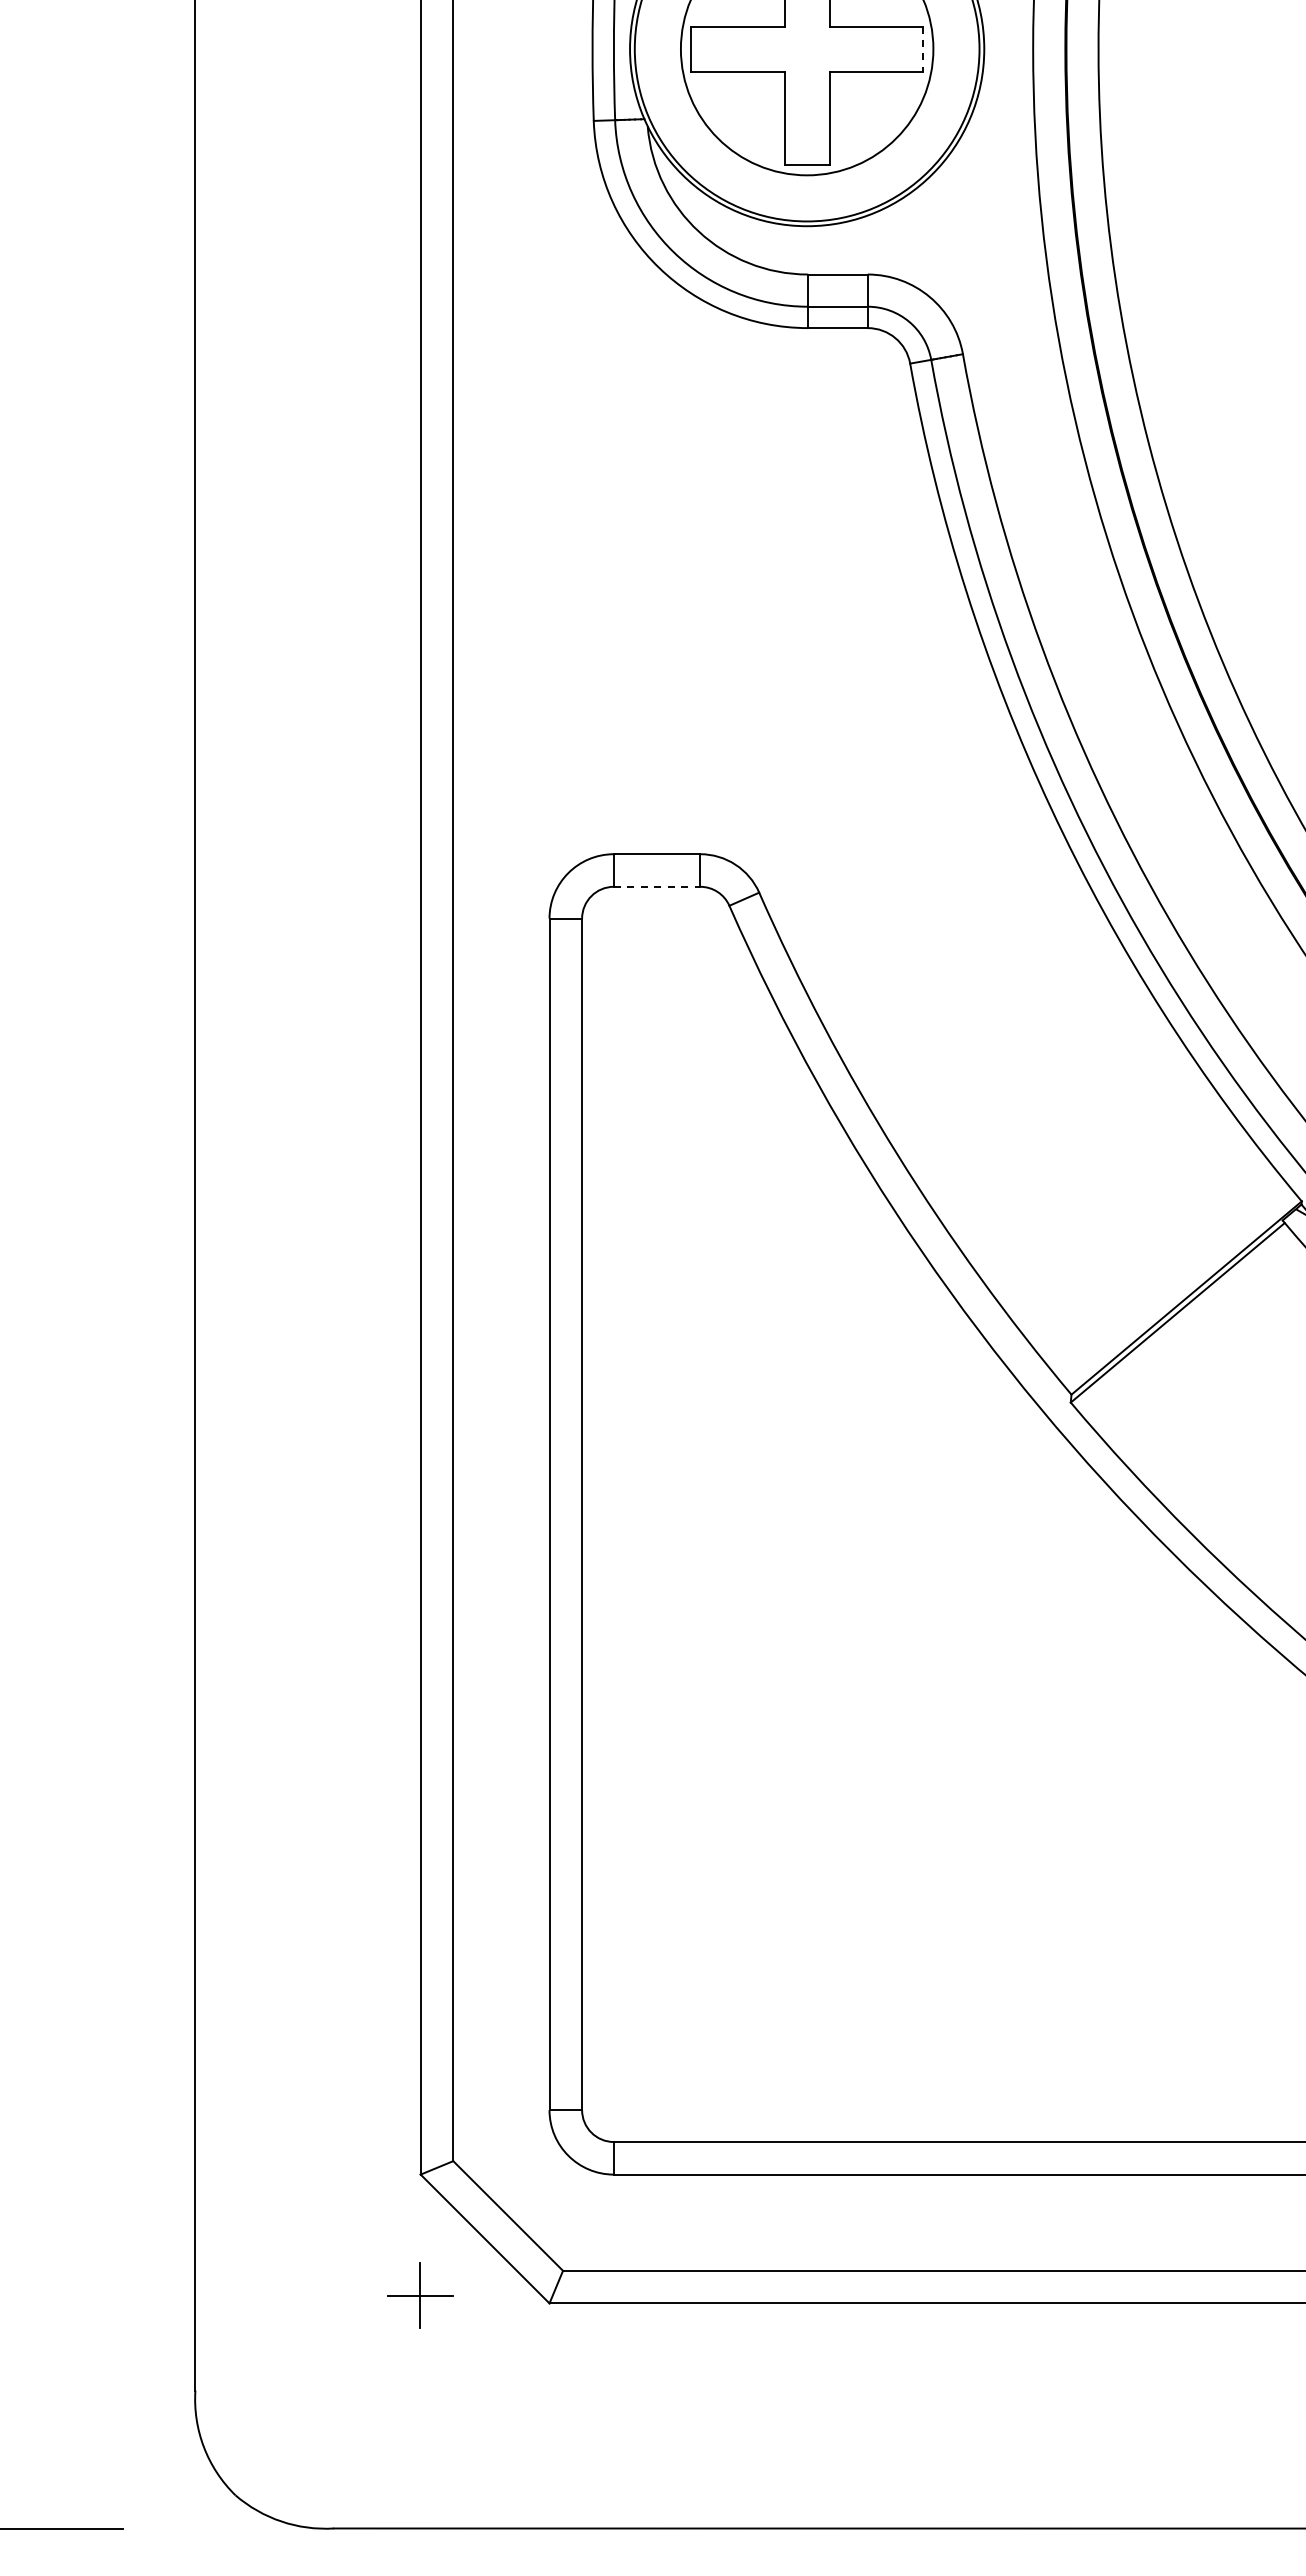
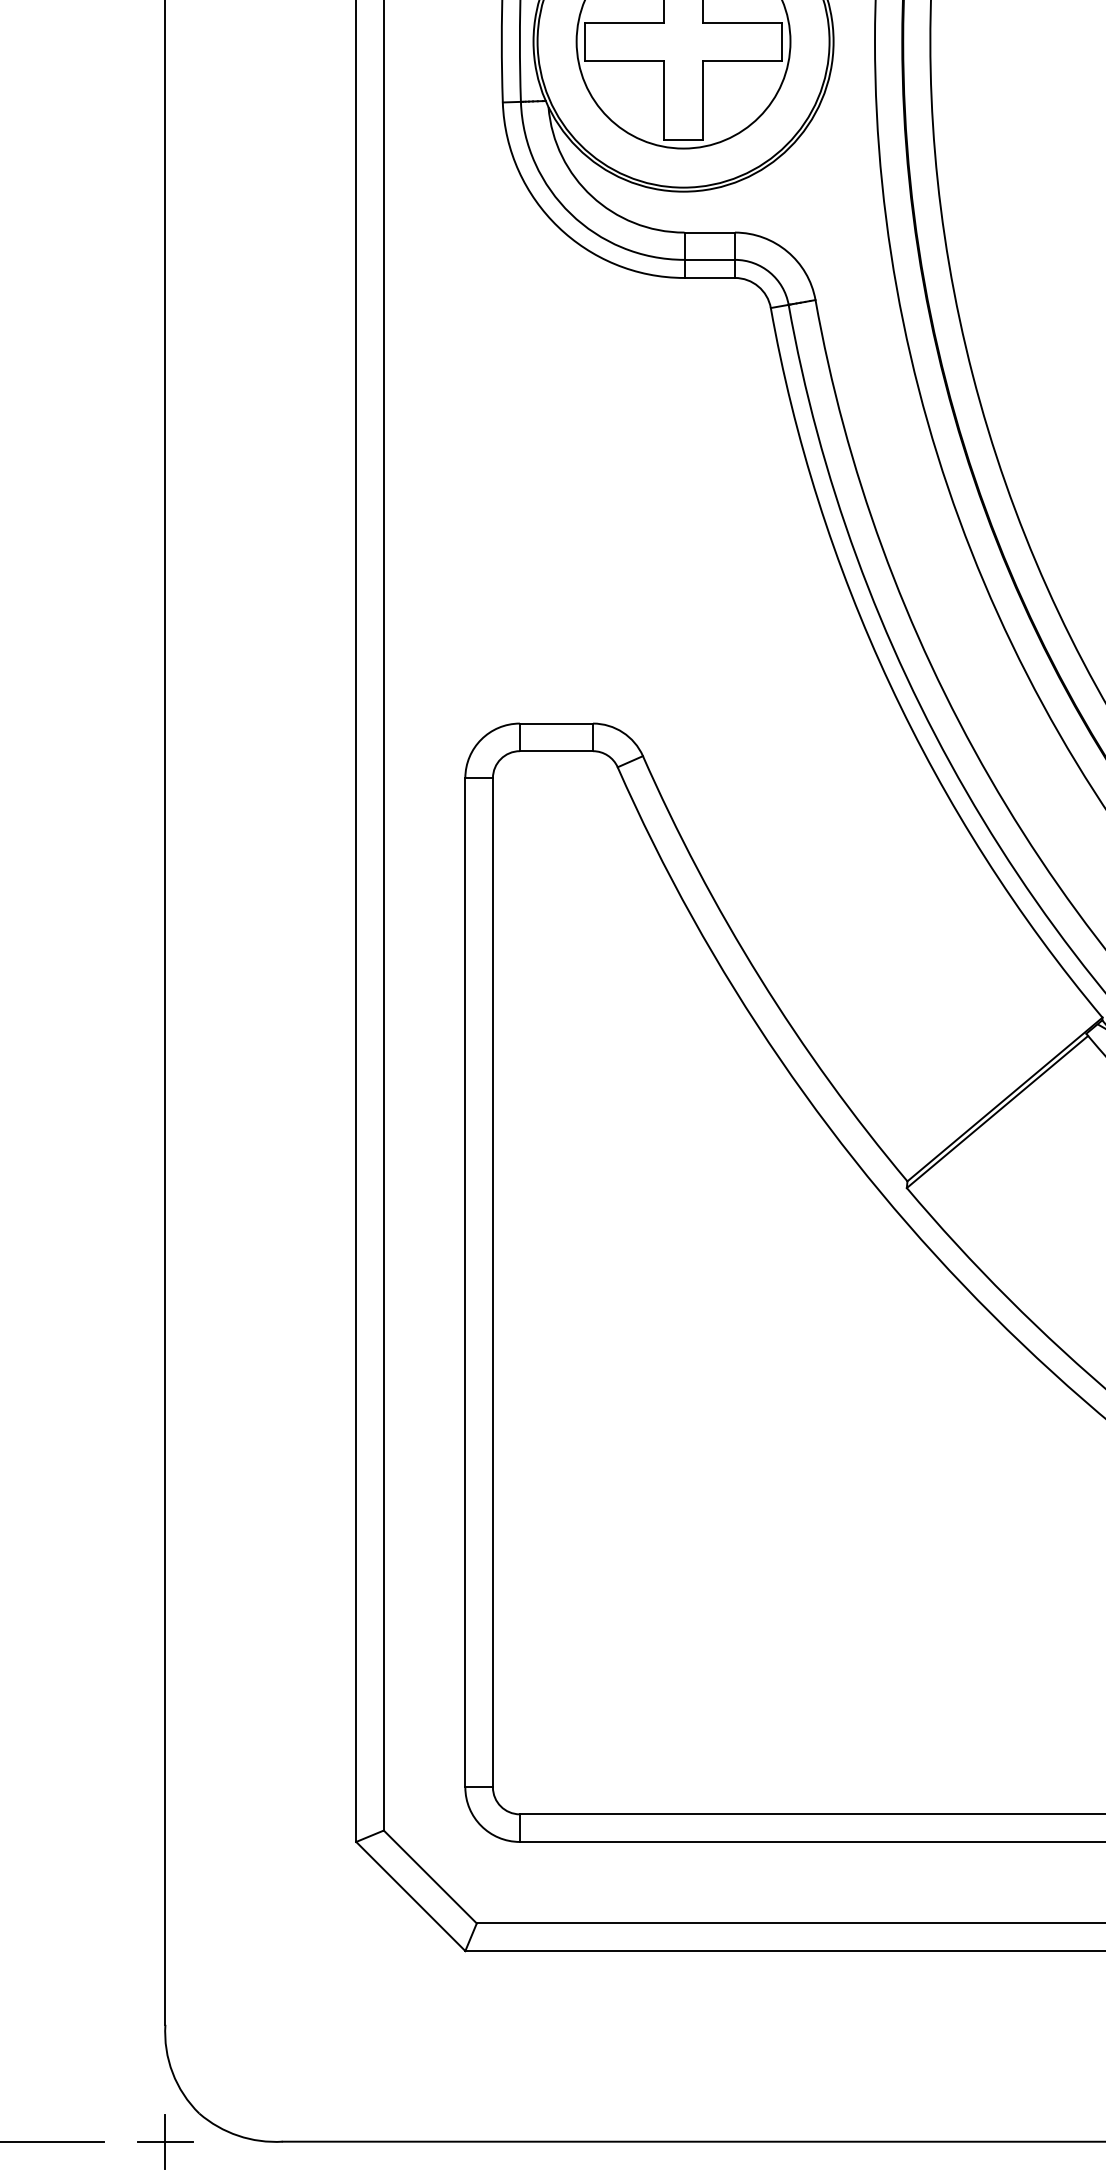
line: (923, 49) -> (782, 41), dashed -> solid
line: (657, 886) -> (556, 750), dashed -> solid
part: (420, 2295) -> (165, 2141), moved

